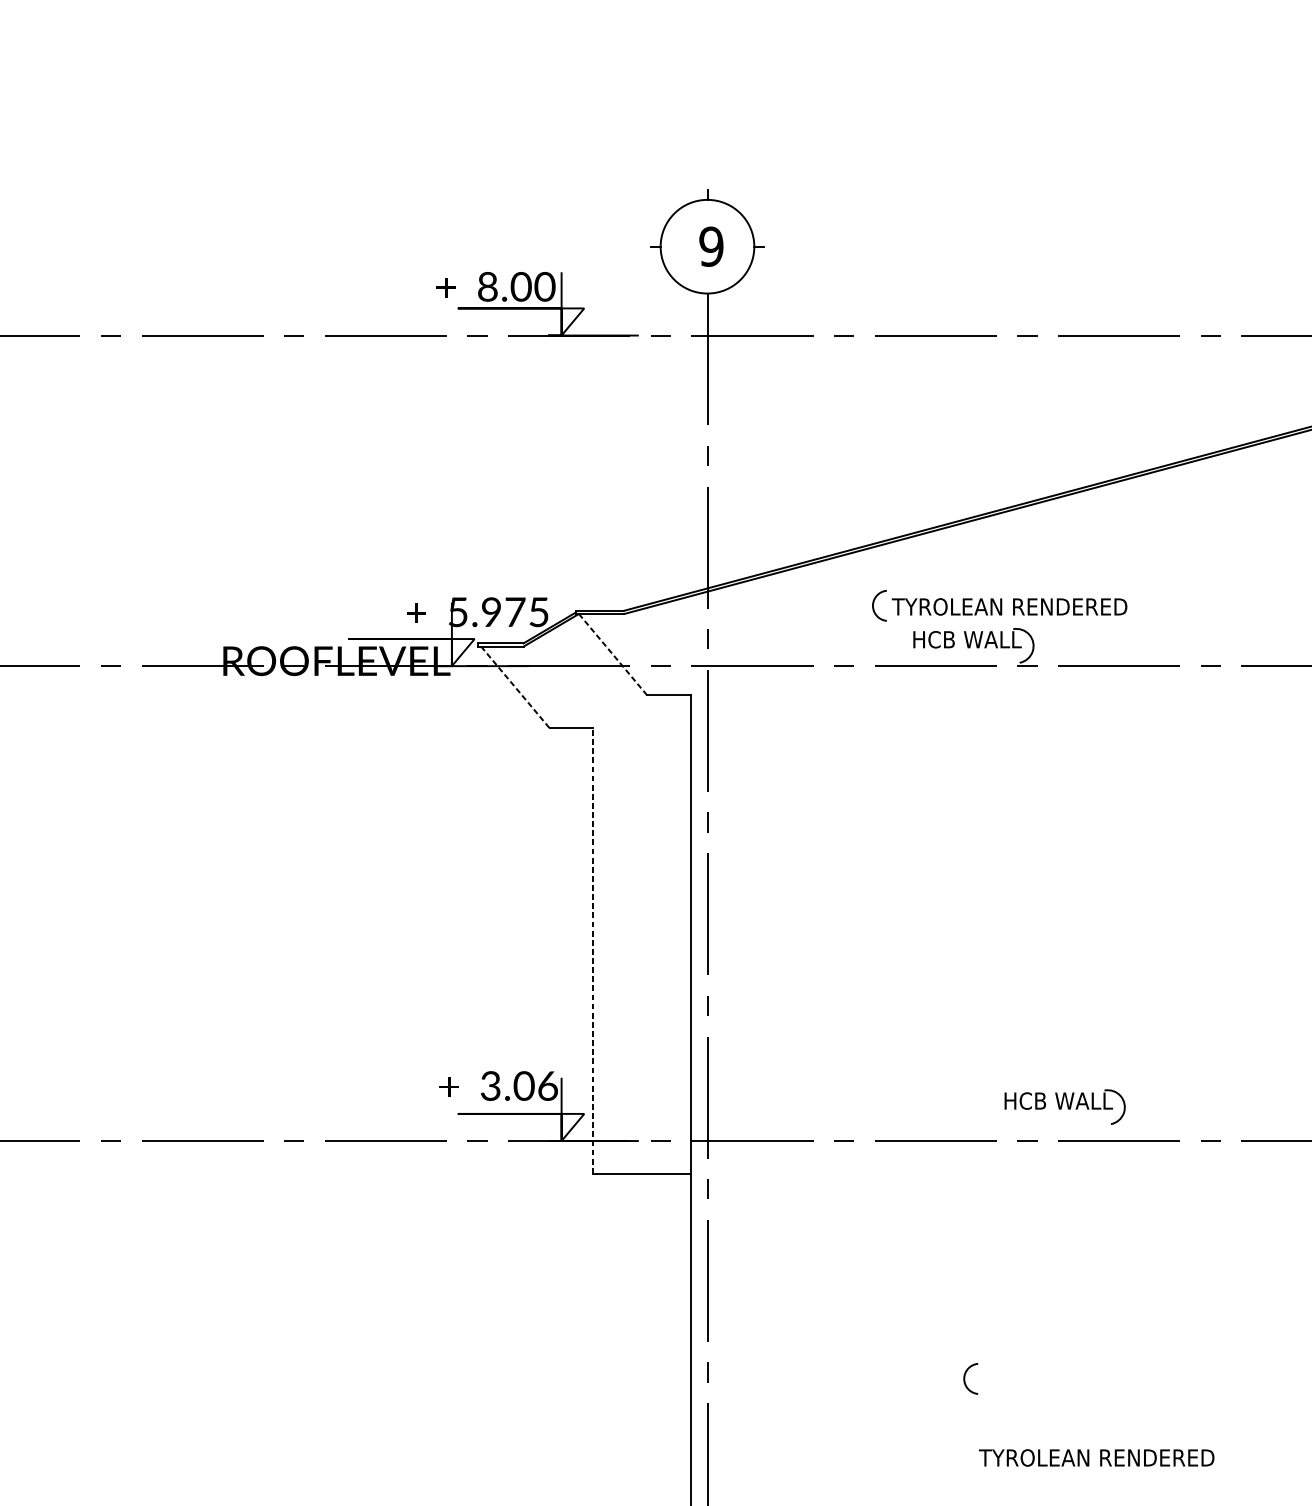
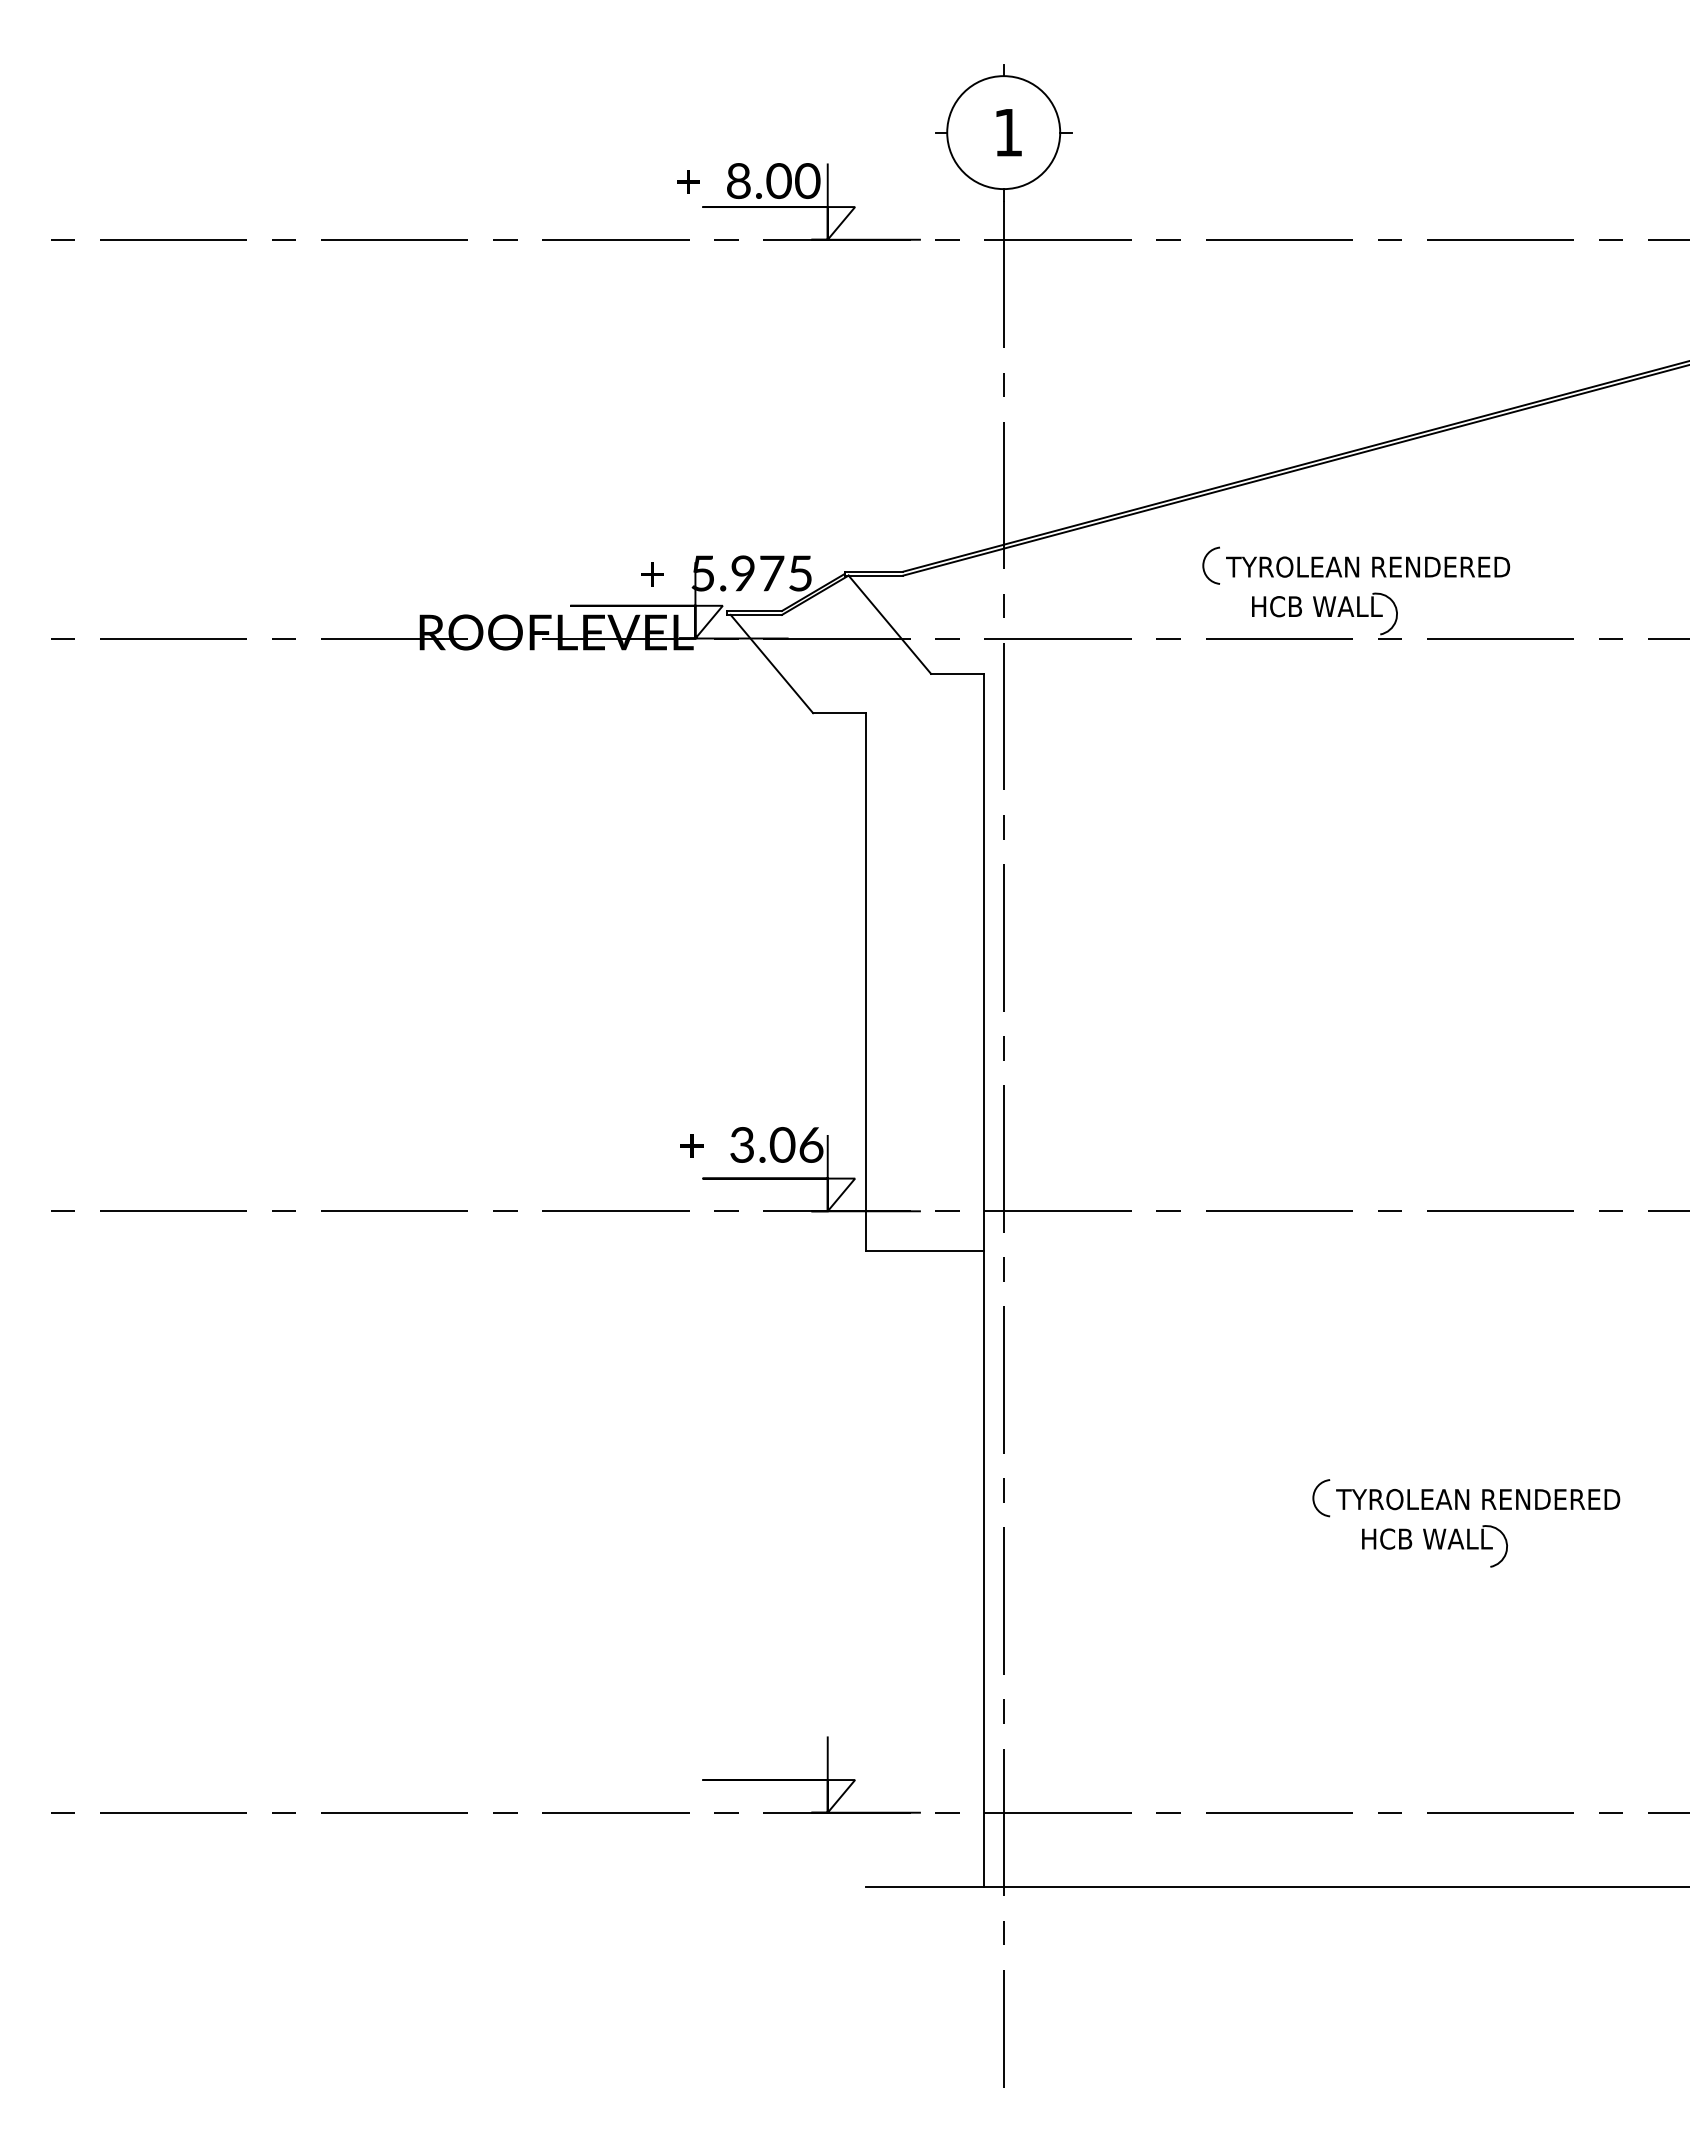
text: (710, 246) -> (1007, 132), 9 -> 1
line: (613, 655) -> (890, 625), dashed -> solid
line: (515, 687) -> (772, 664), dashed -> solid
line: (593, 950) -> (866, 981), dashed -> solid
part: (1064, 1107) -> (1434, 1546), moved
text: (1096, 1457) -> (1478, 1499), moved

